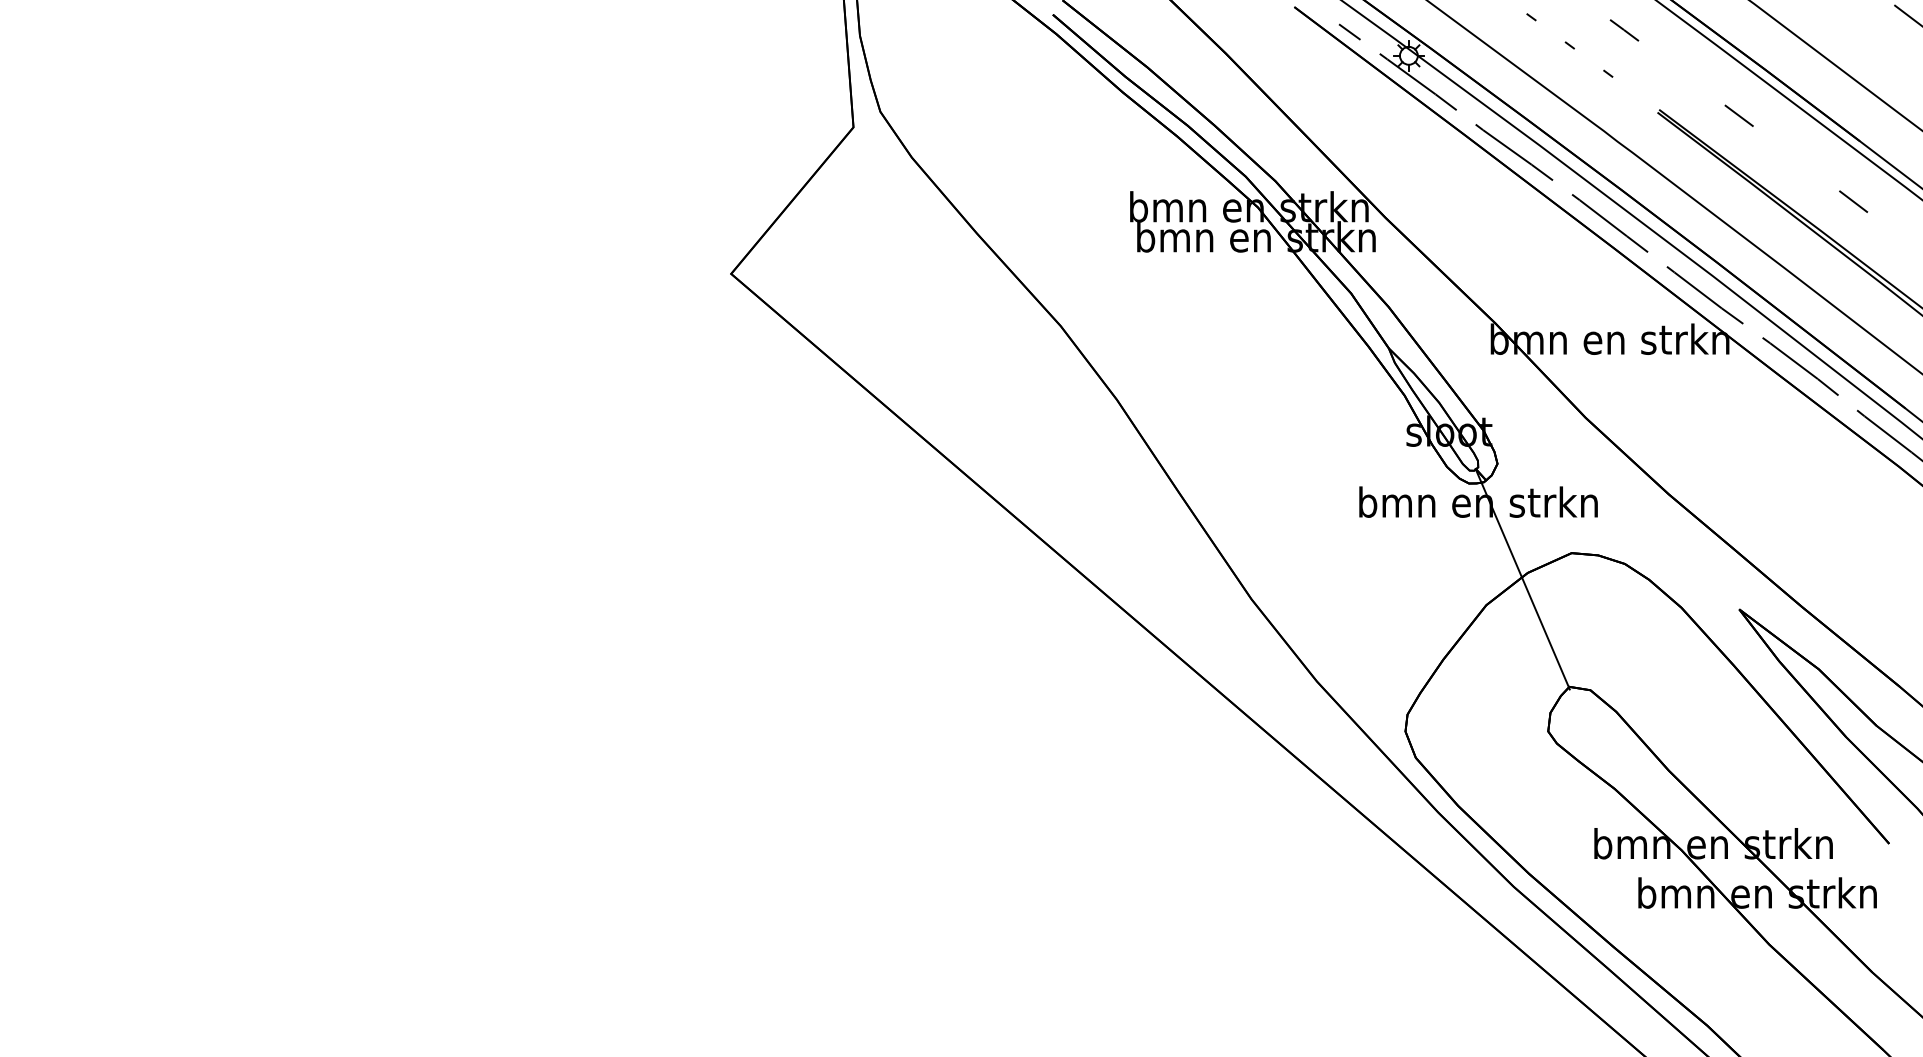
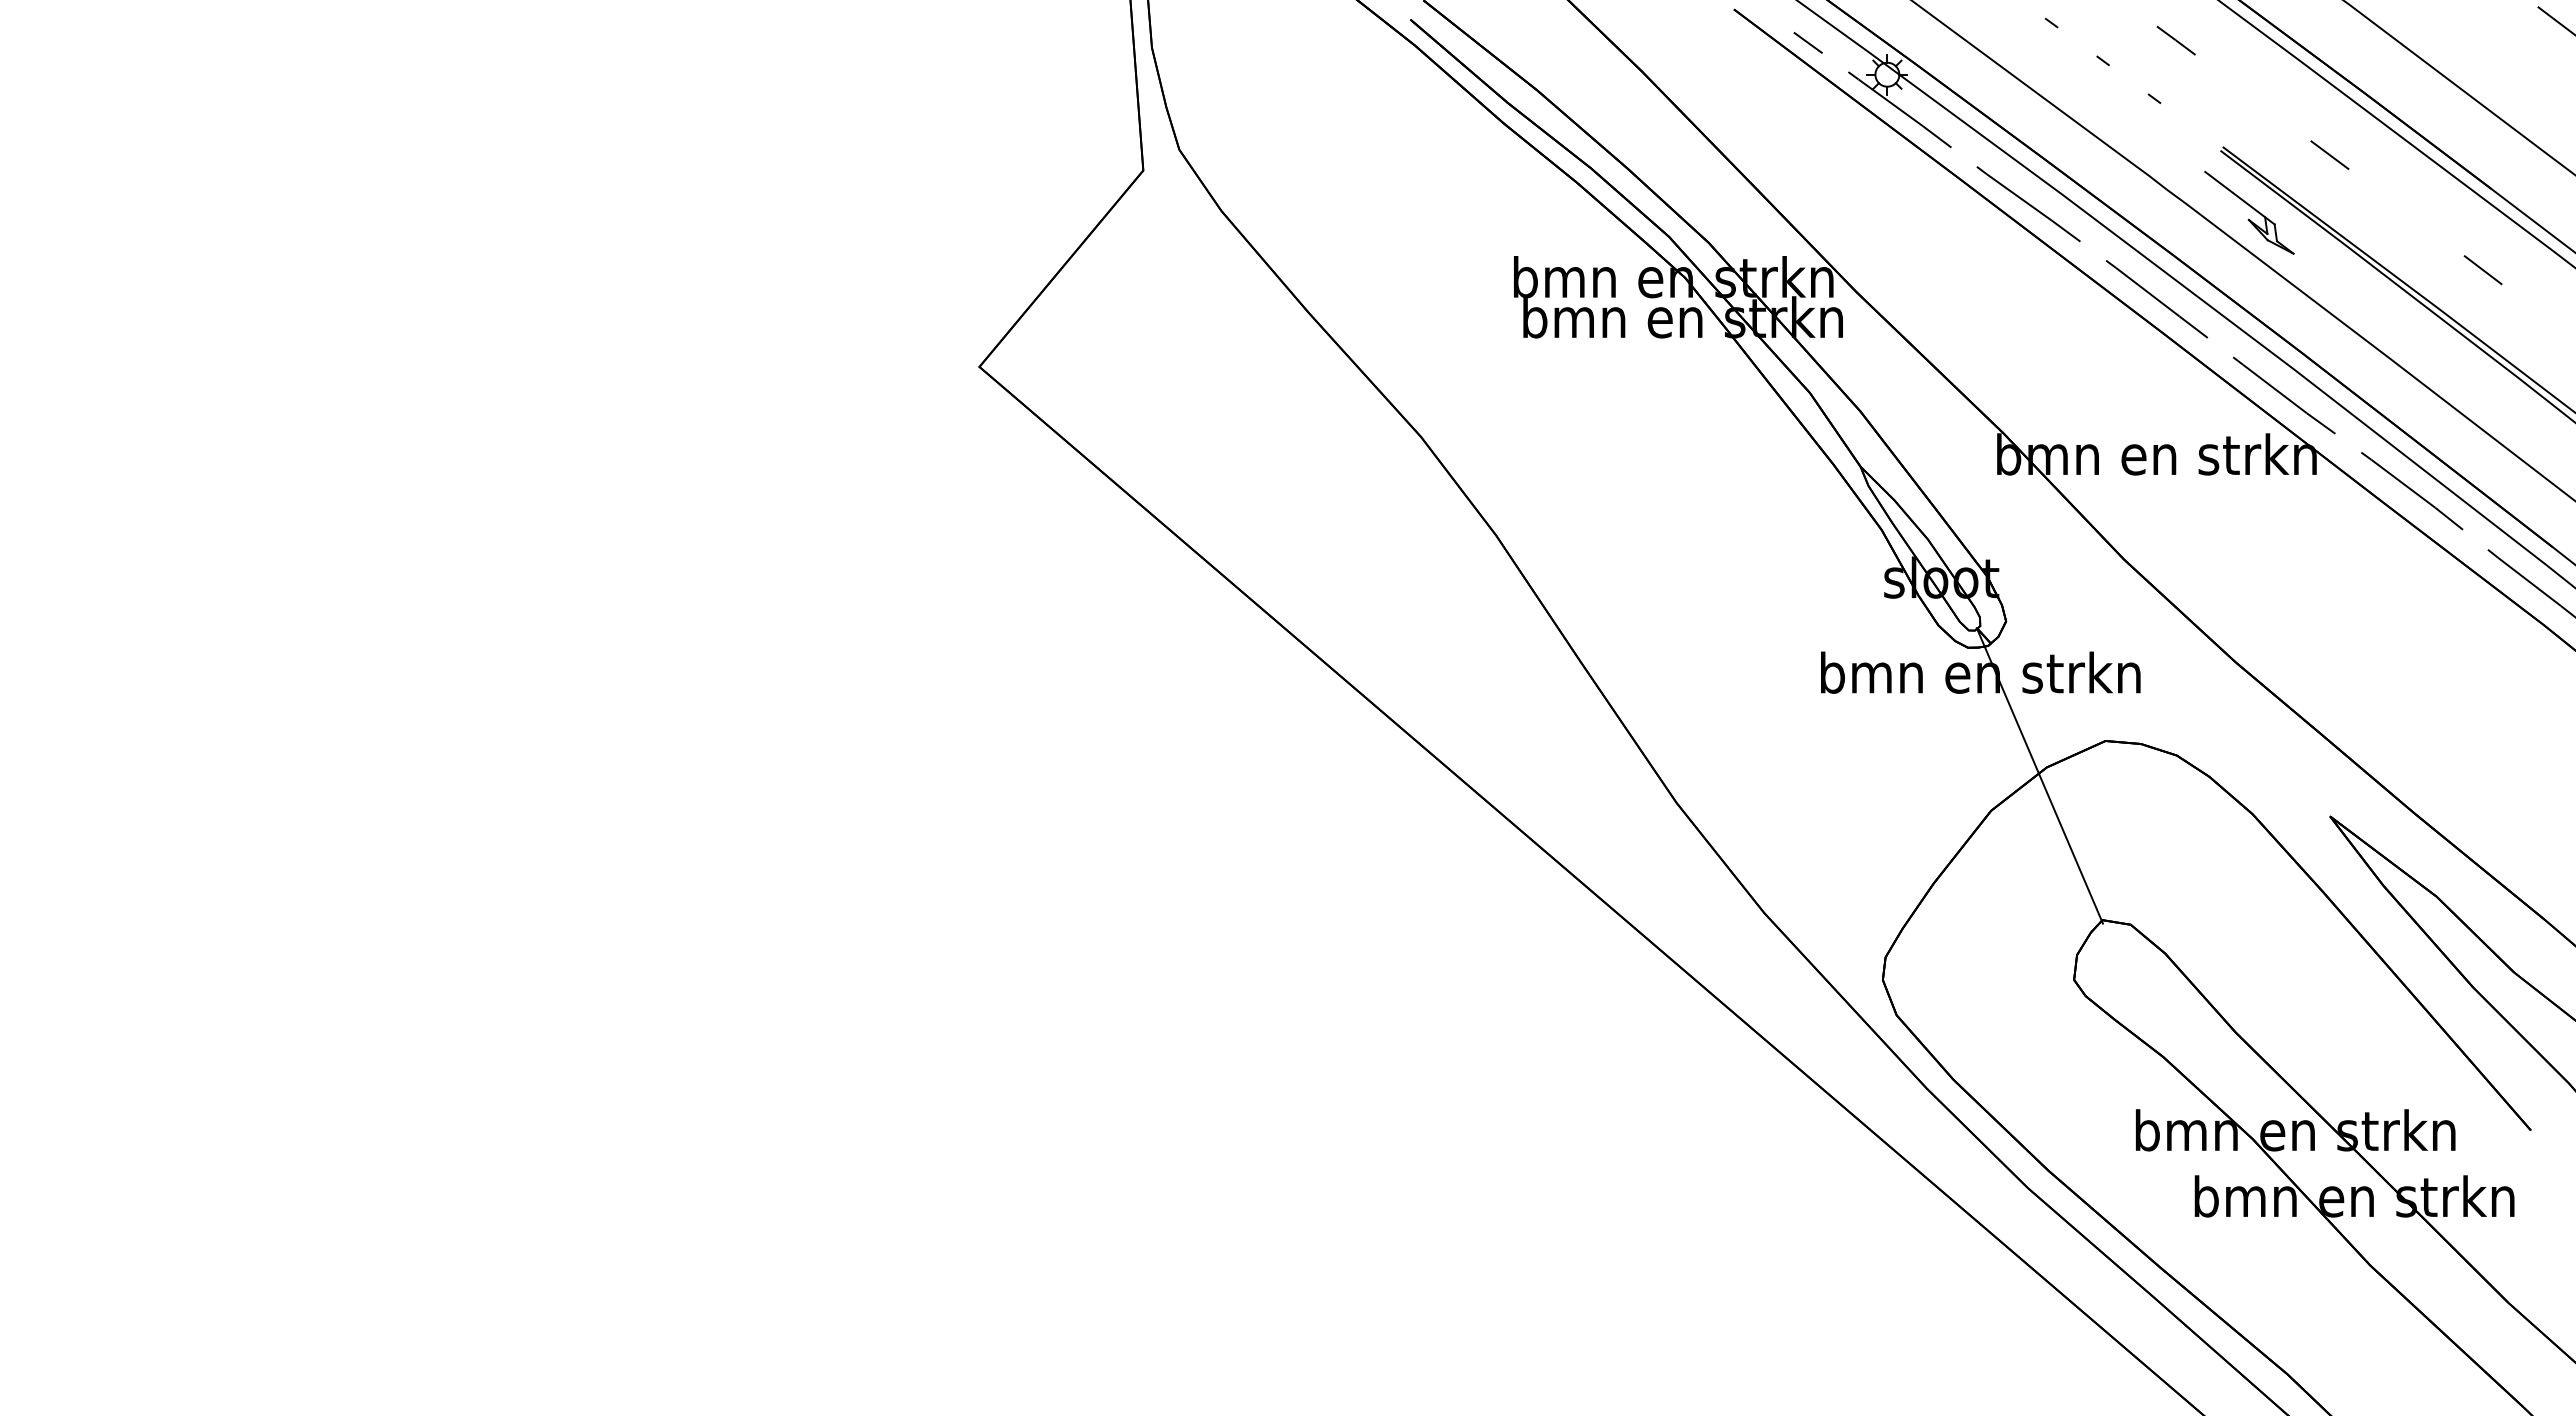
part: (1679, 158) -> (2249, 212), added

